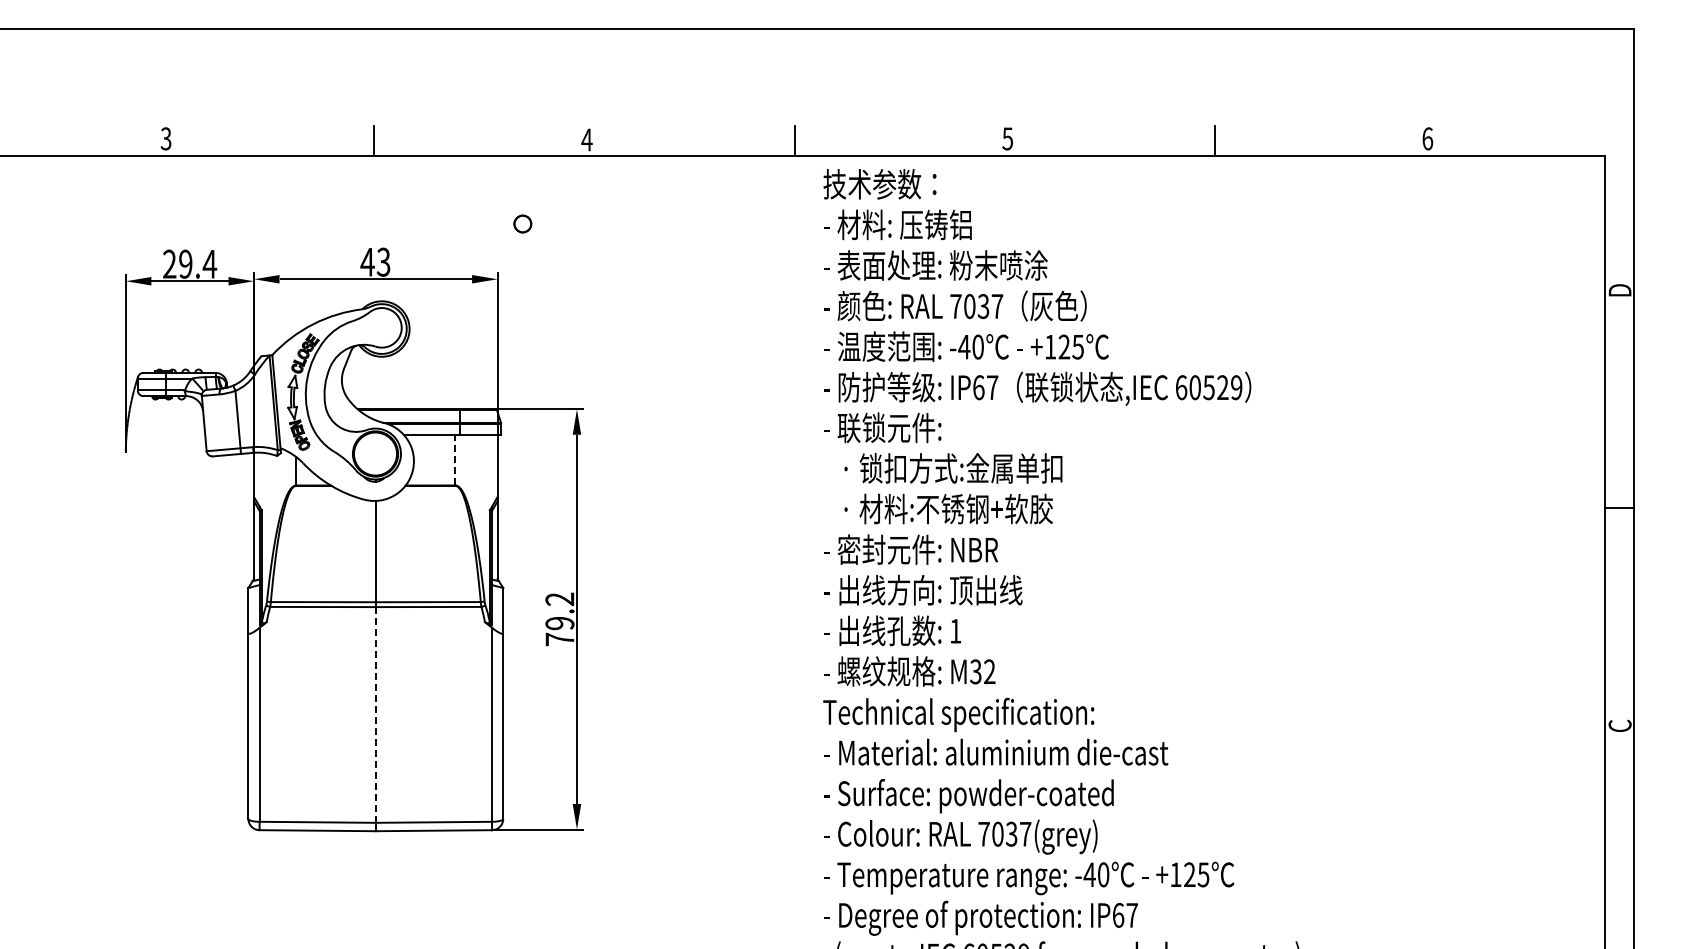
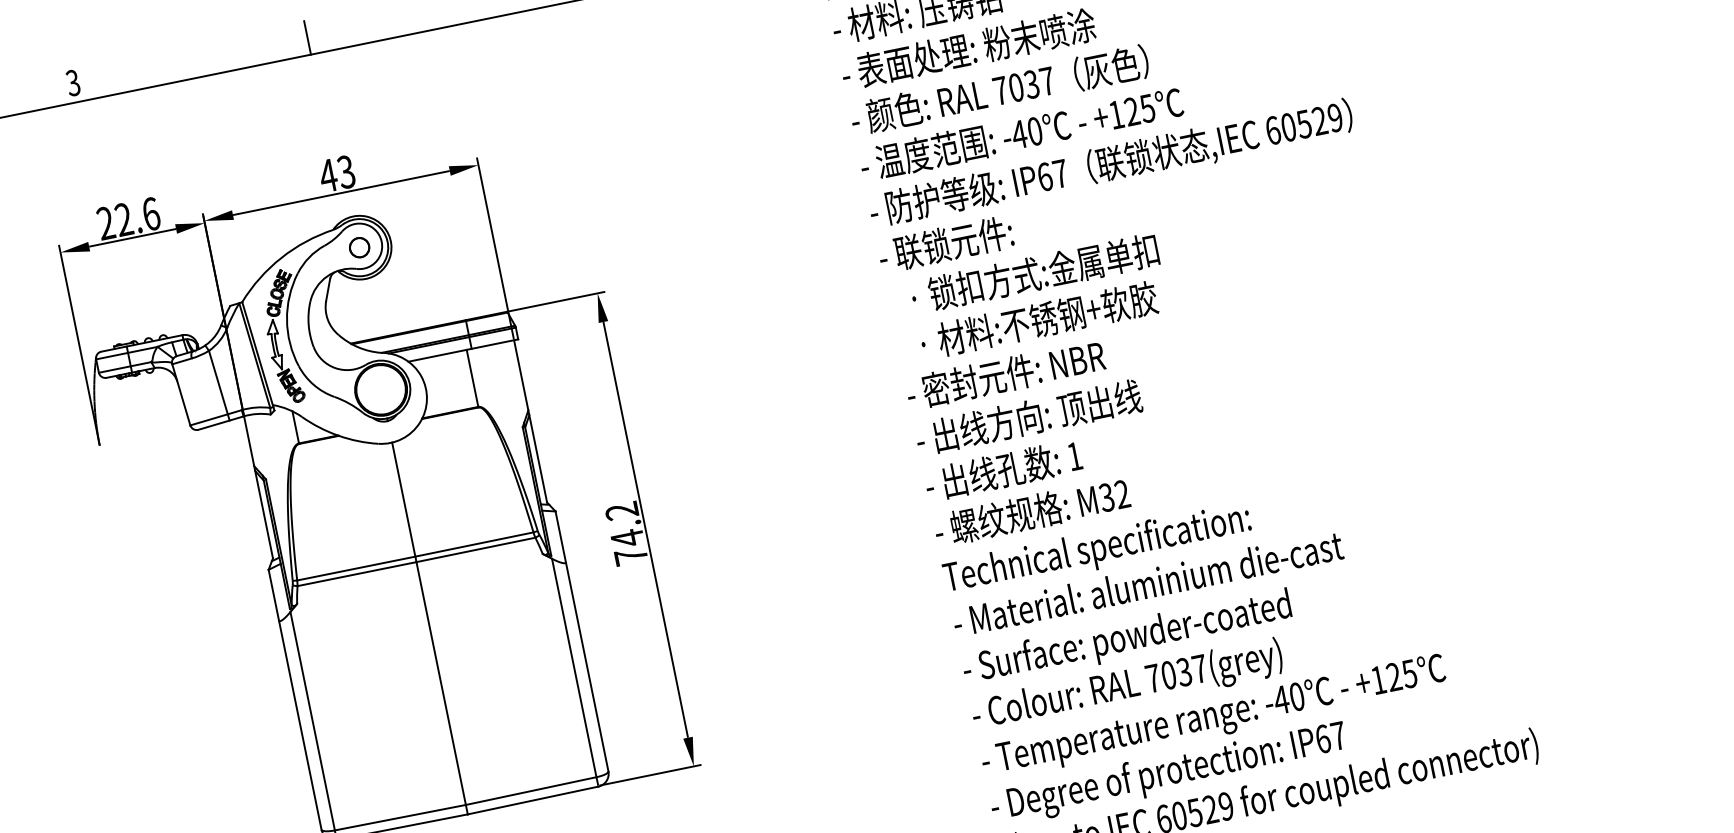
part: (522, 223) -> (359, 247), moved
text: (198, 263) -> (138, 215), 29.4 -> 22.6
line: (455, 459) -> (472, 377), dashed -> solid
text: (559, 623) -> (627, 538), 79.2 -> 74.2
line: (375, 714) -> (440, 683), dashed -> solid

